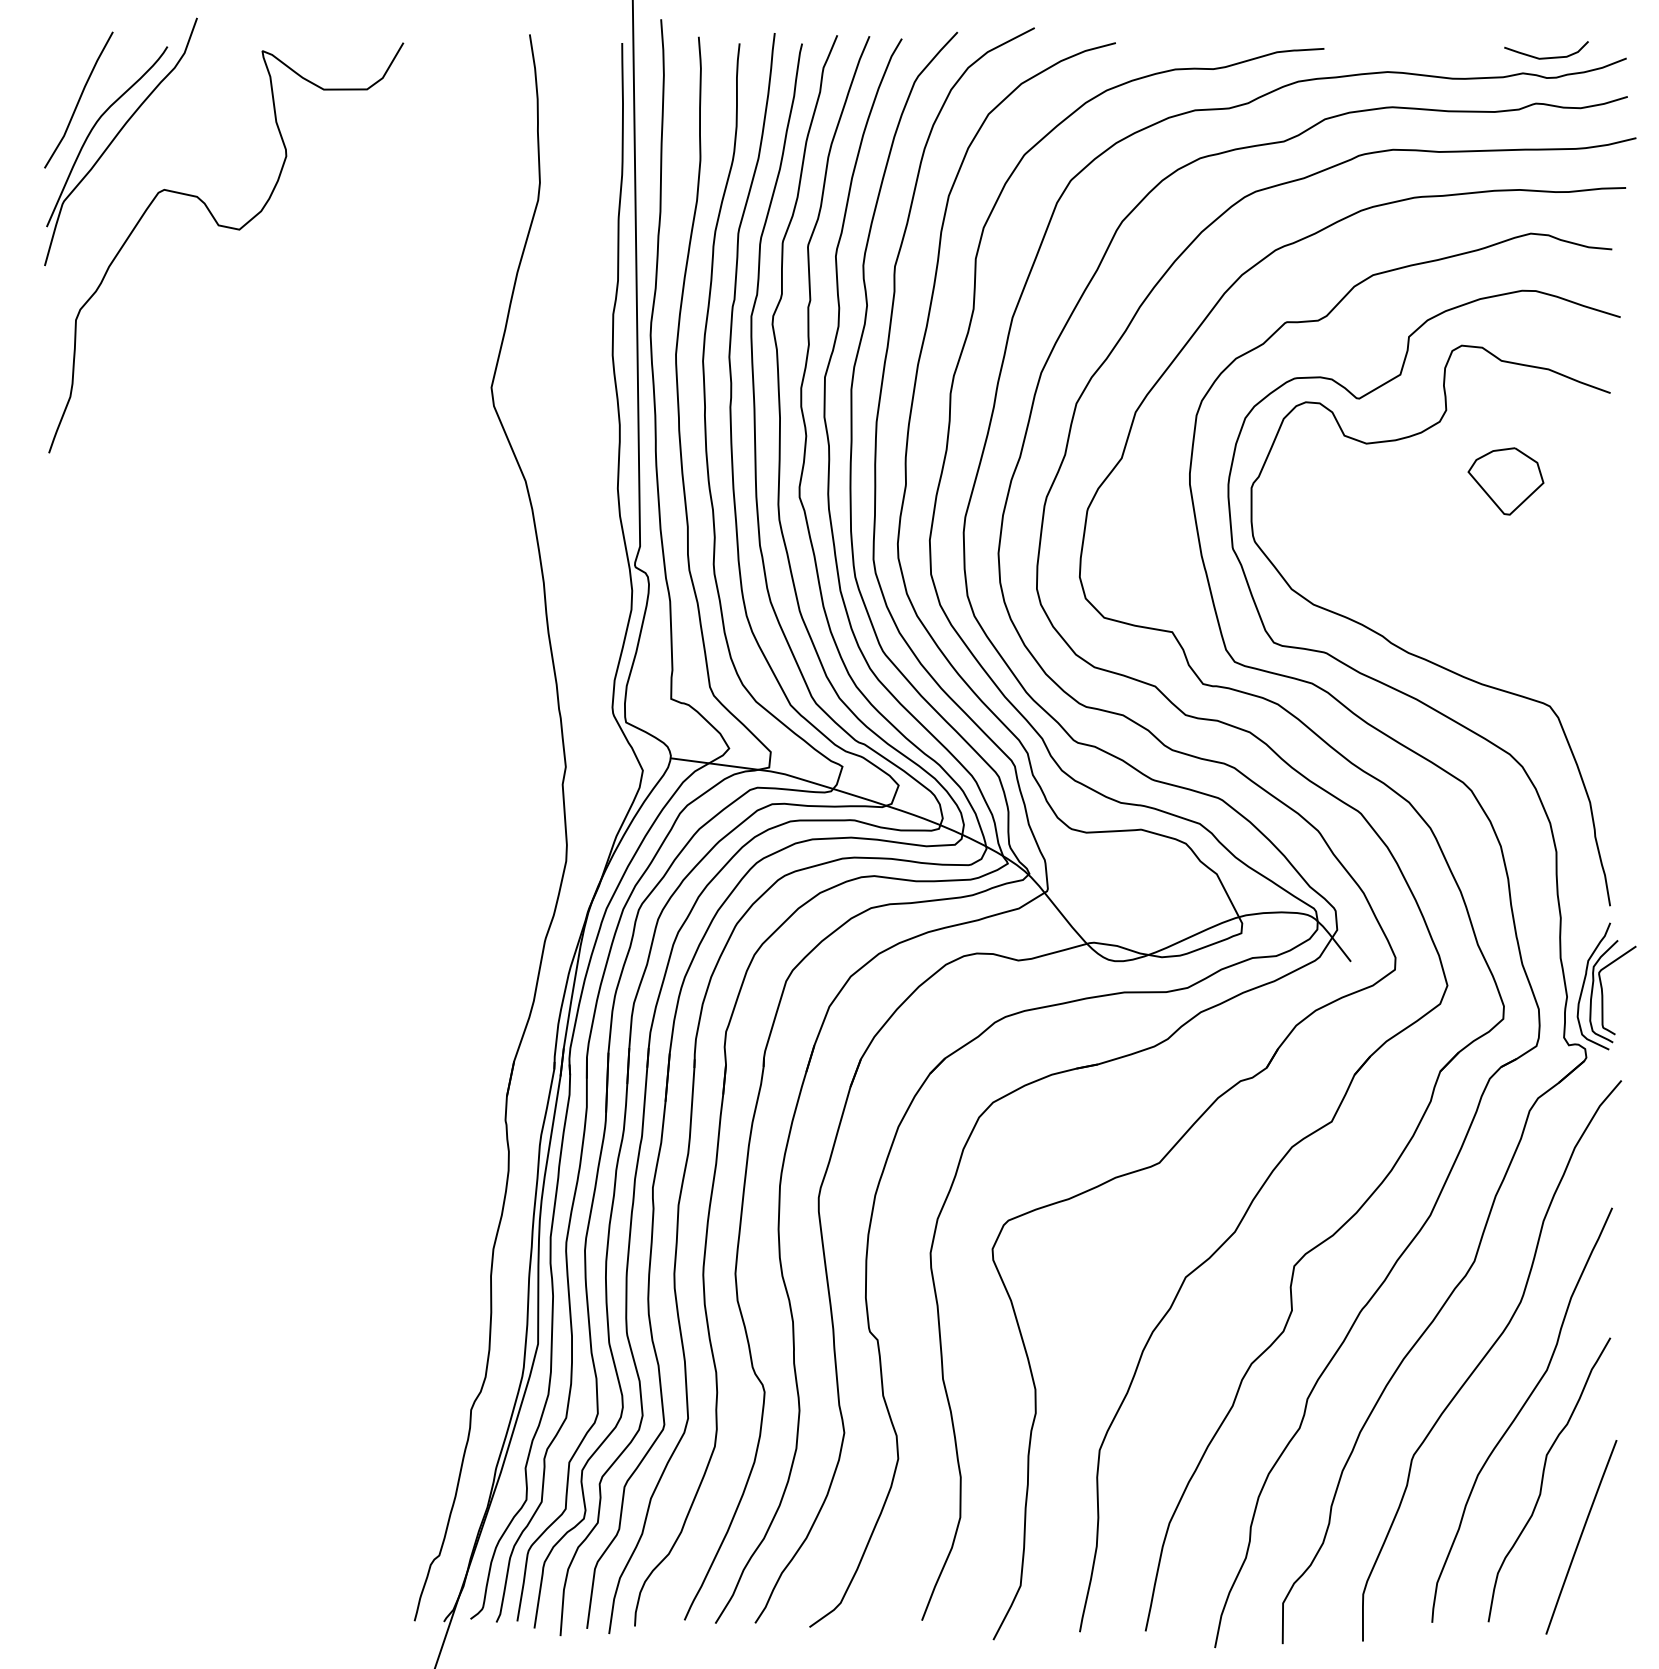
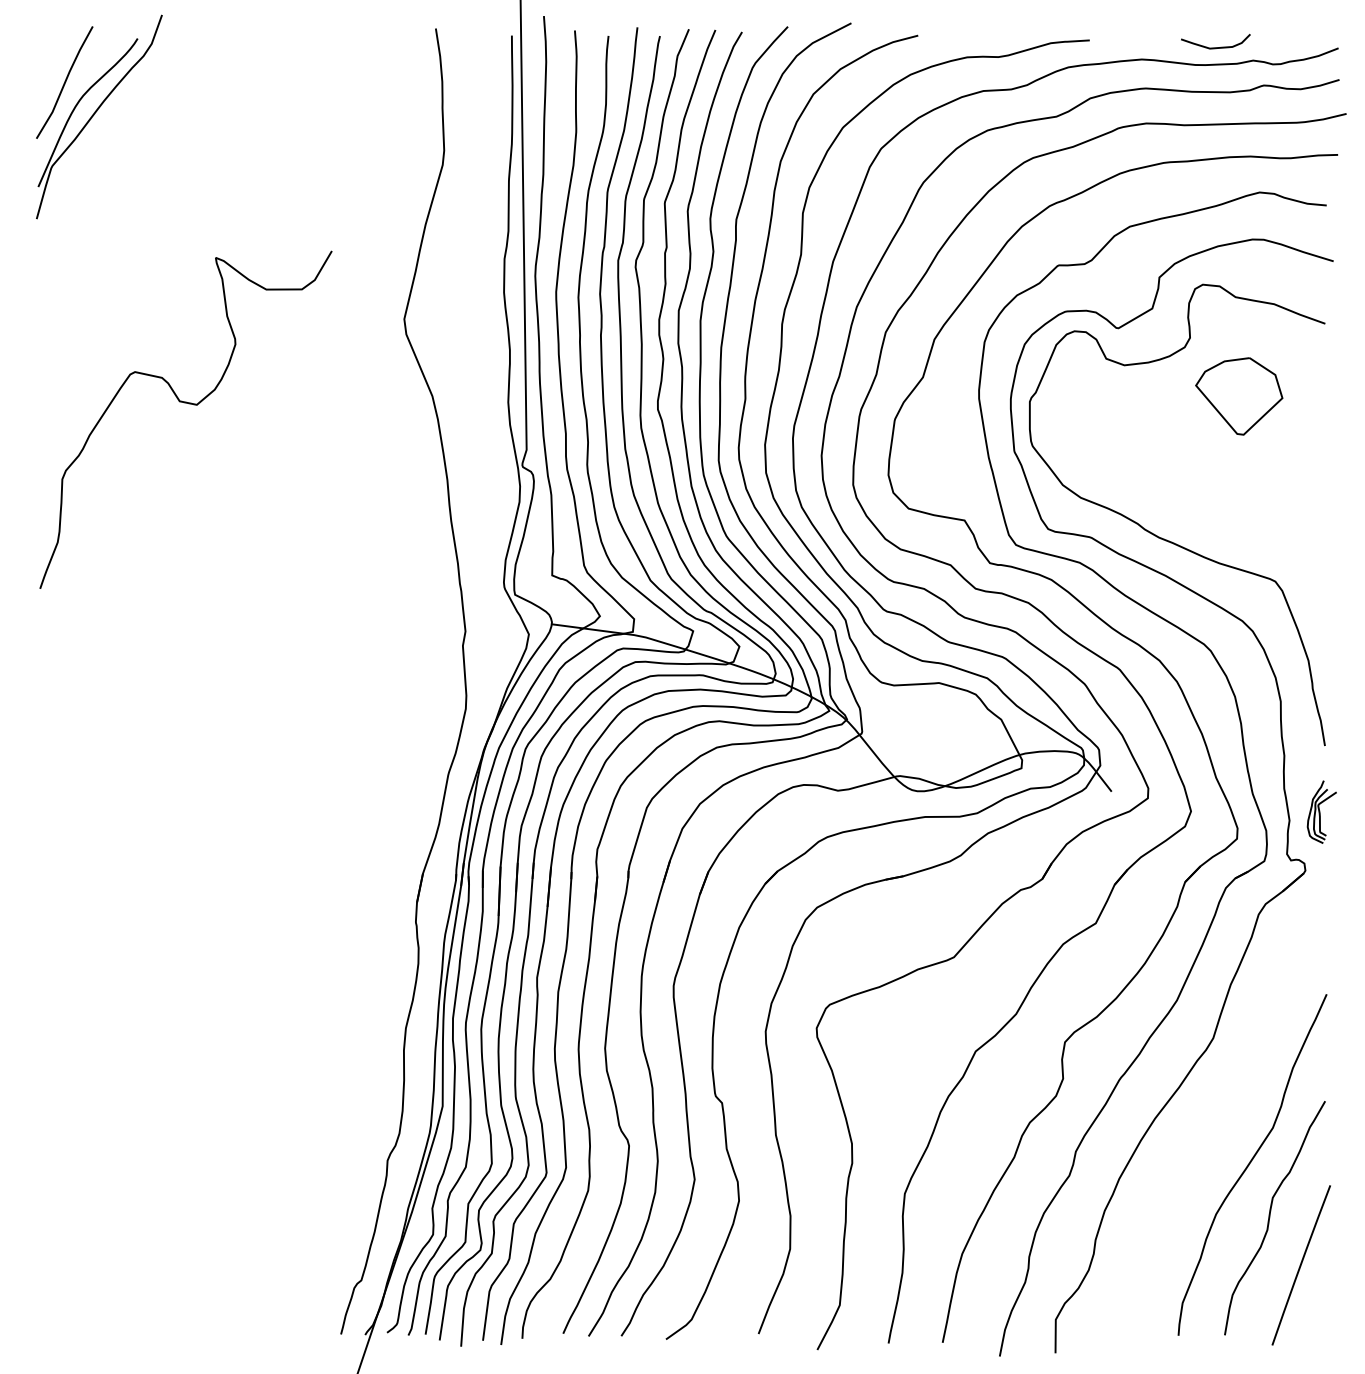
curve: (1546, 57) -> (1215, 47), moved
curve: (232, 229) -> (191, 404), moved
part: (1505, 481) -> (1238, 396), size x1.4
part: (1606, 986) -> (1321, 812), size x0.6
curve: (1485, 1357) -> (1222, 1117), removed

